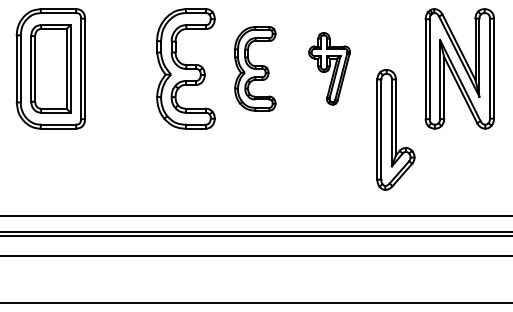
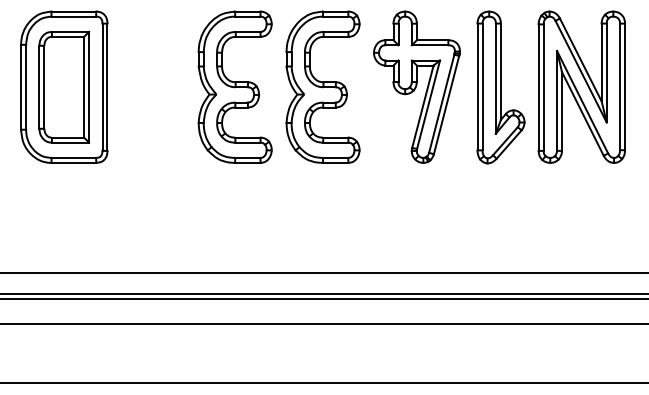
part: (254, 68) -> (322, 86), size x1.43
part: (329, 68) -> (416, 86), size x1.67
part: (395, 129) -> (500, 87), moved

